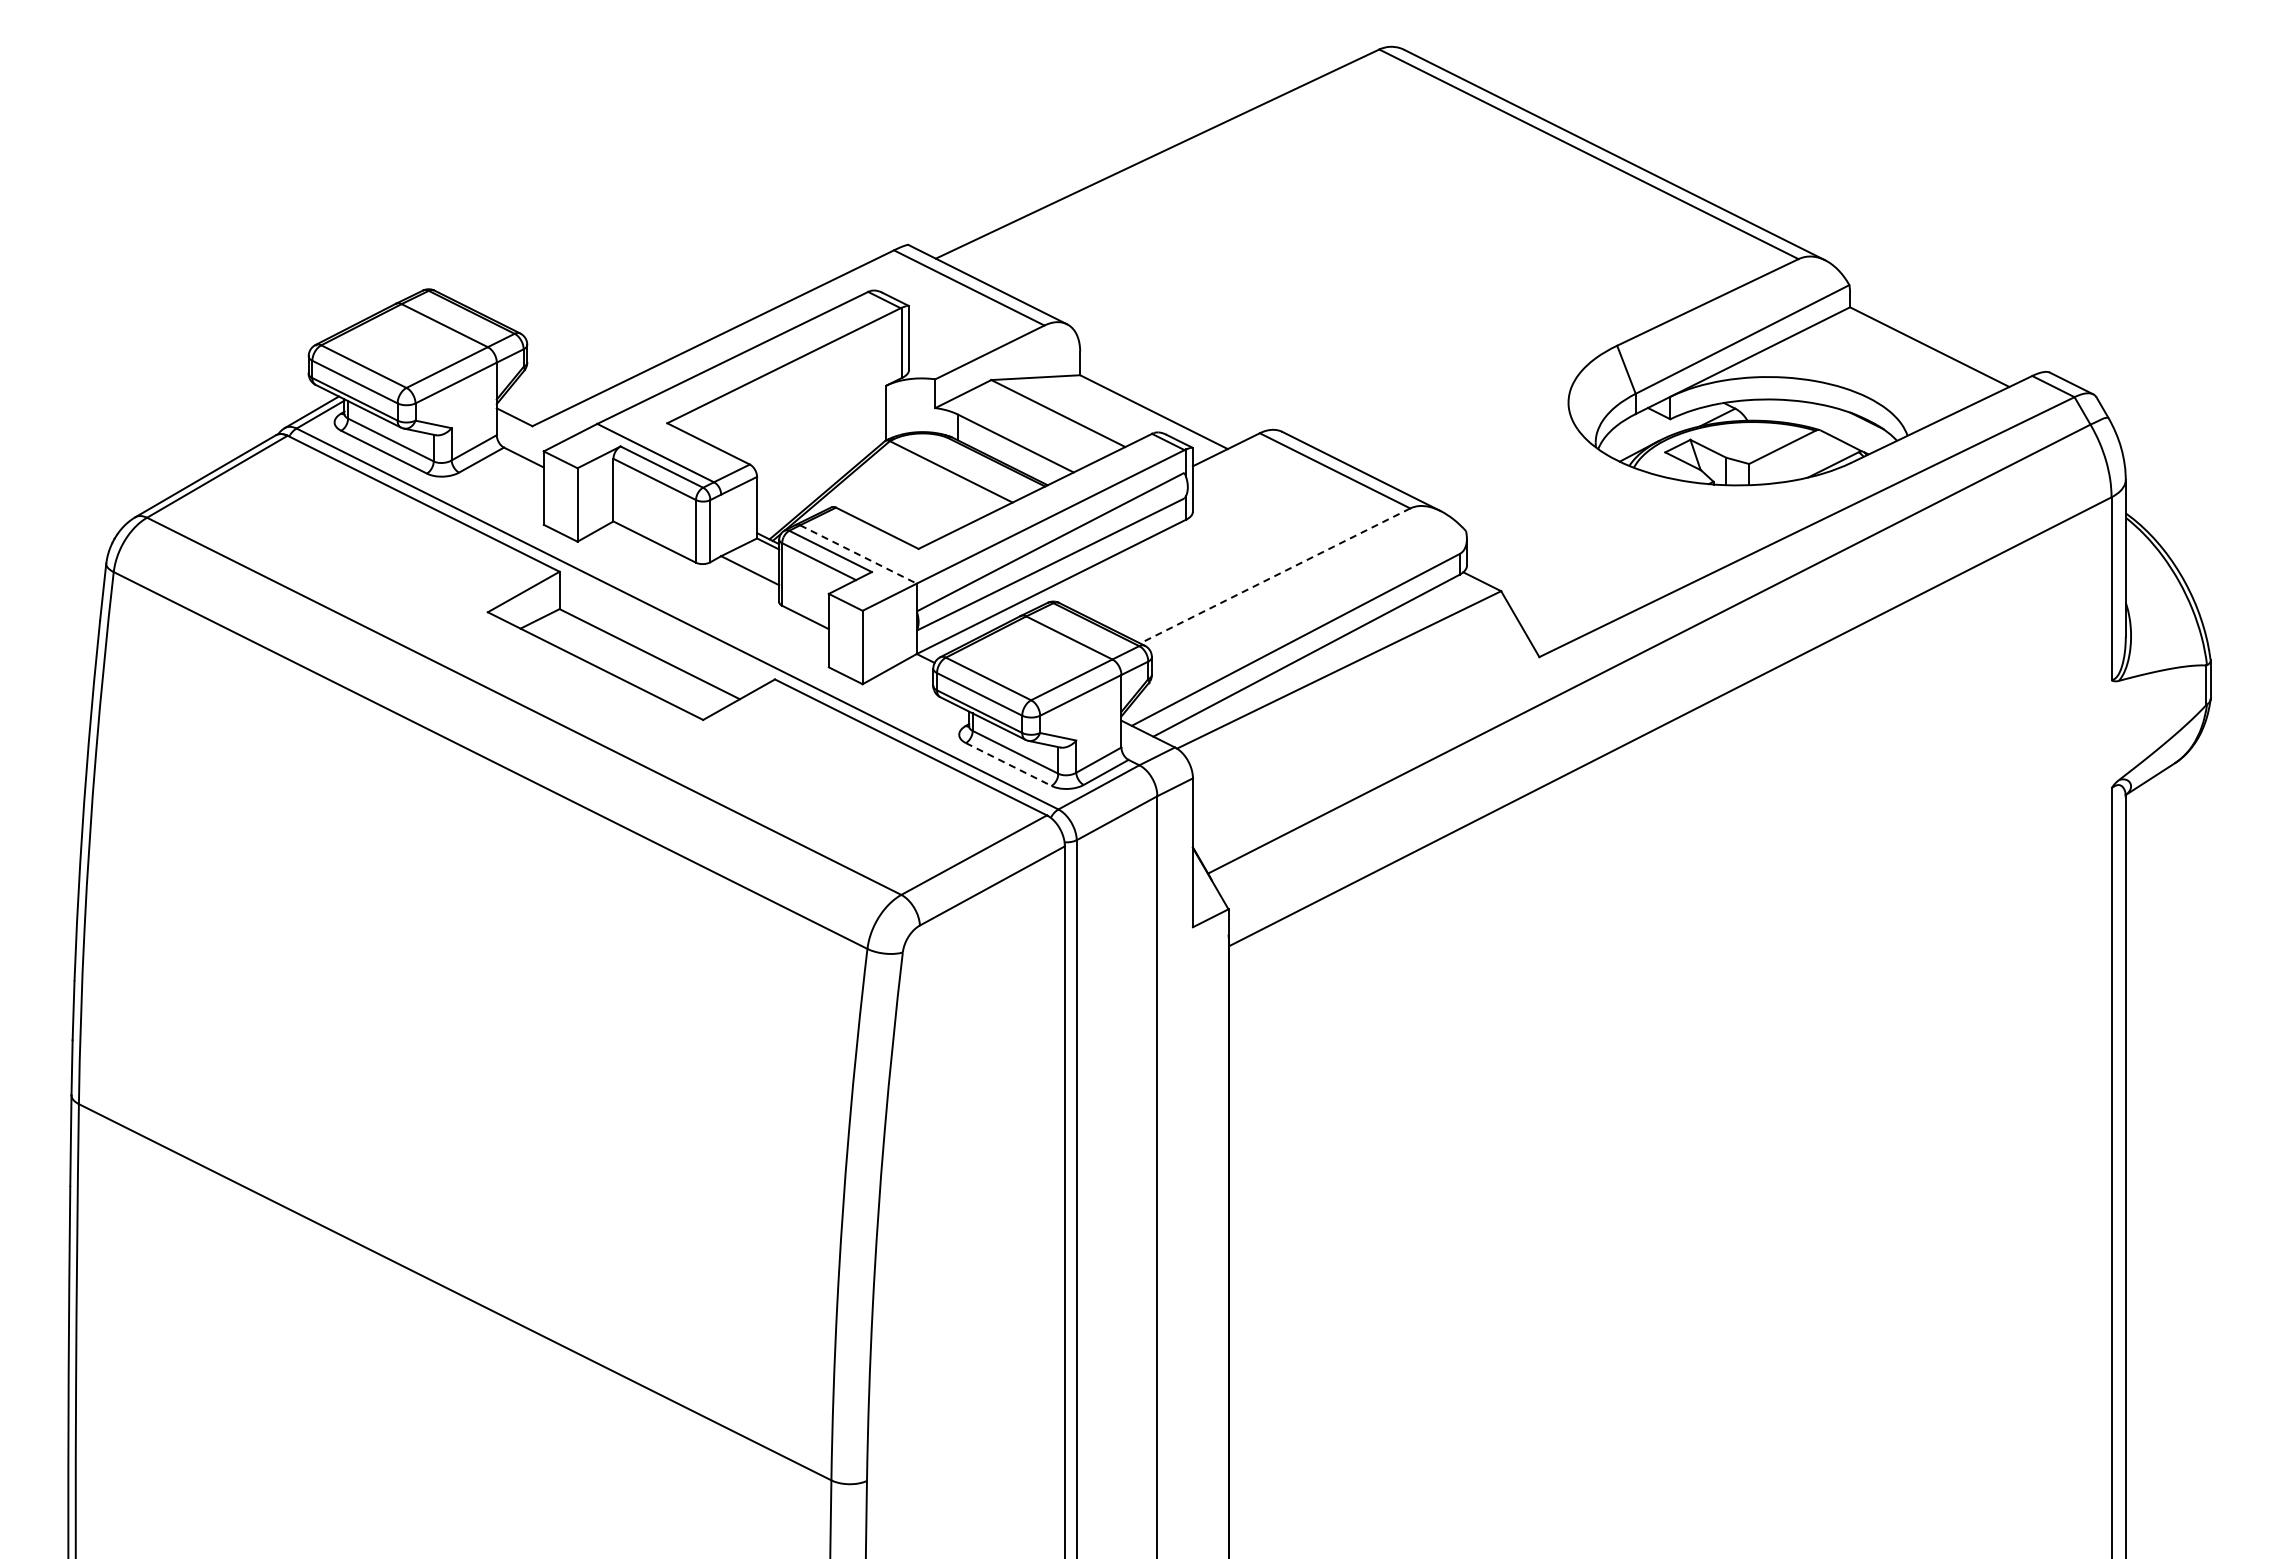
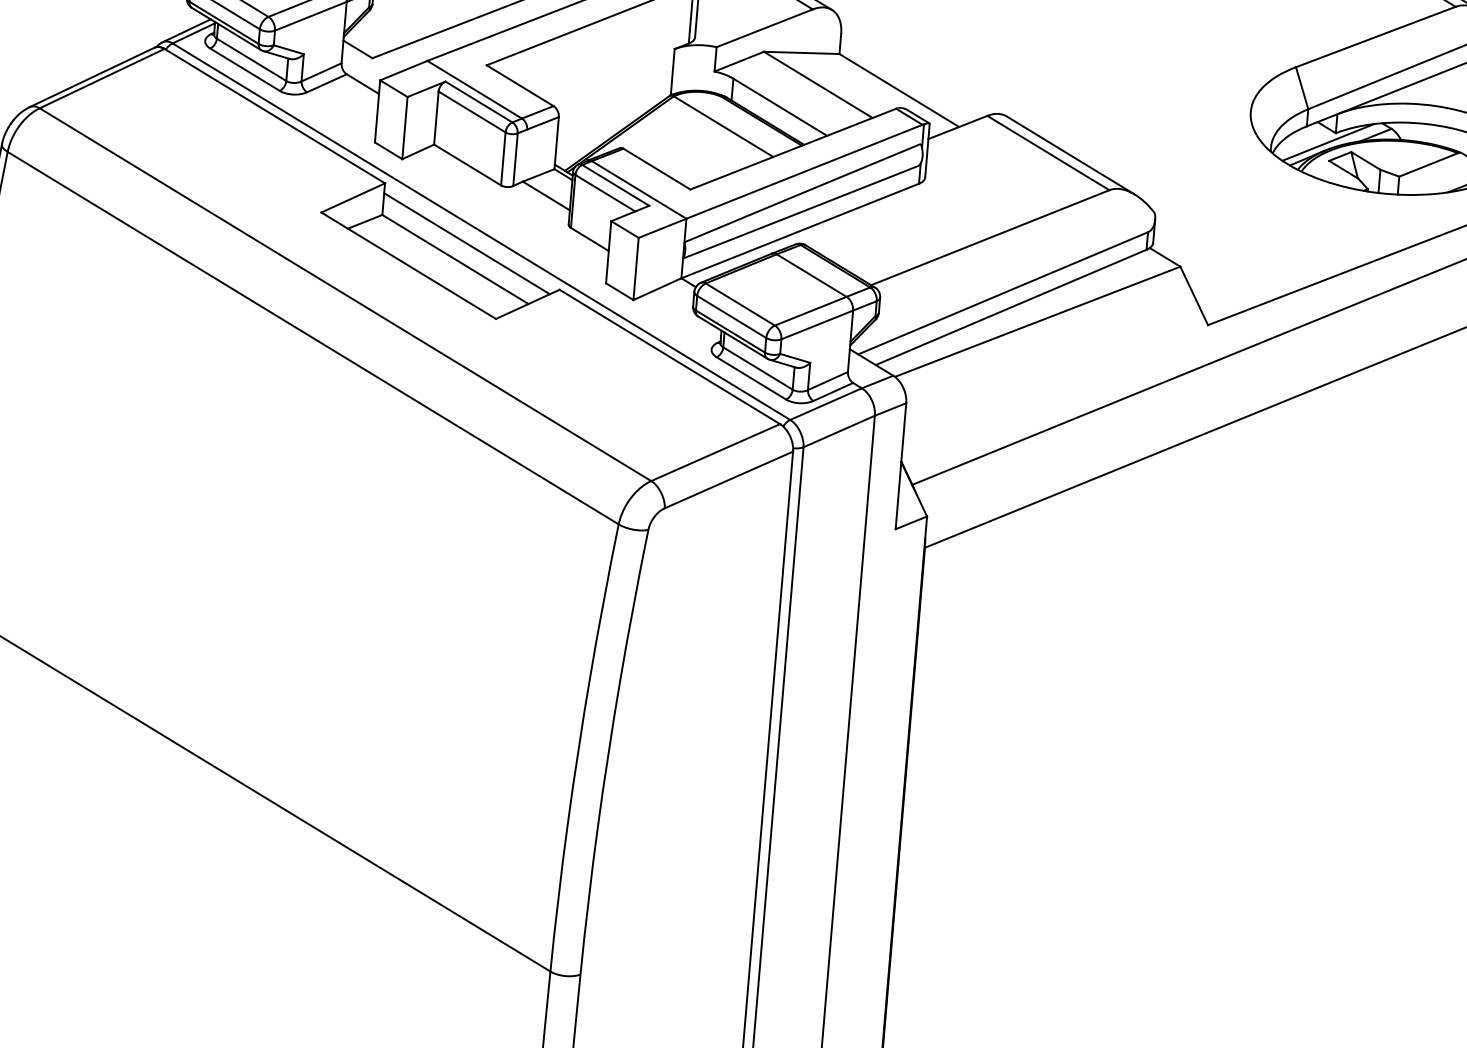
line: (1662, 430) -> (1328, 142), added
line: (858, 554) -> (639, 189), dashed -> solid
line: (1274, 576) -> (989, 238), dashed -> solid
line: (661, 634) -> (466, 243), added
line: (1008, 764) -> (751, 378), dashed -> solid

